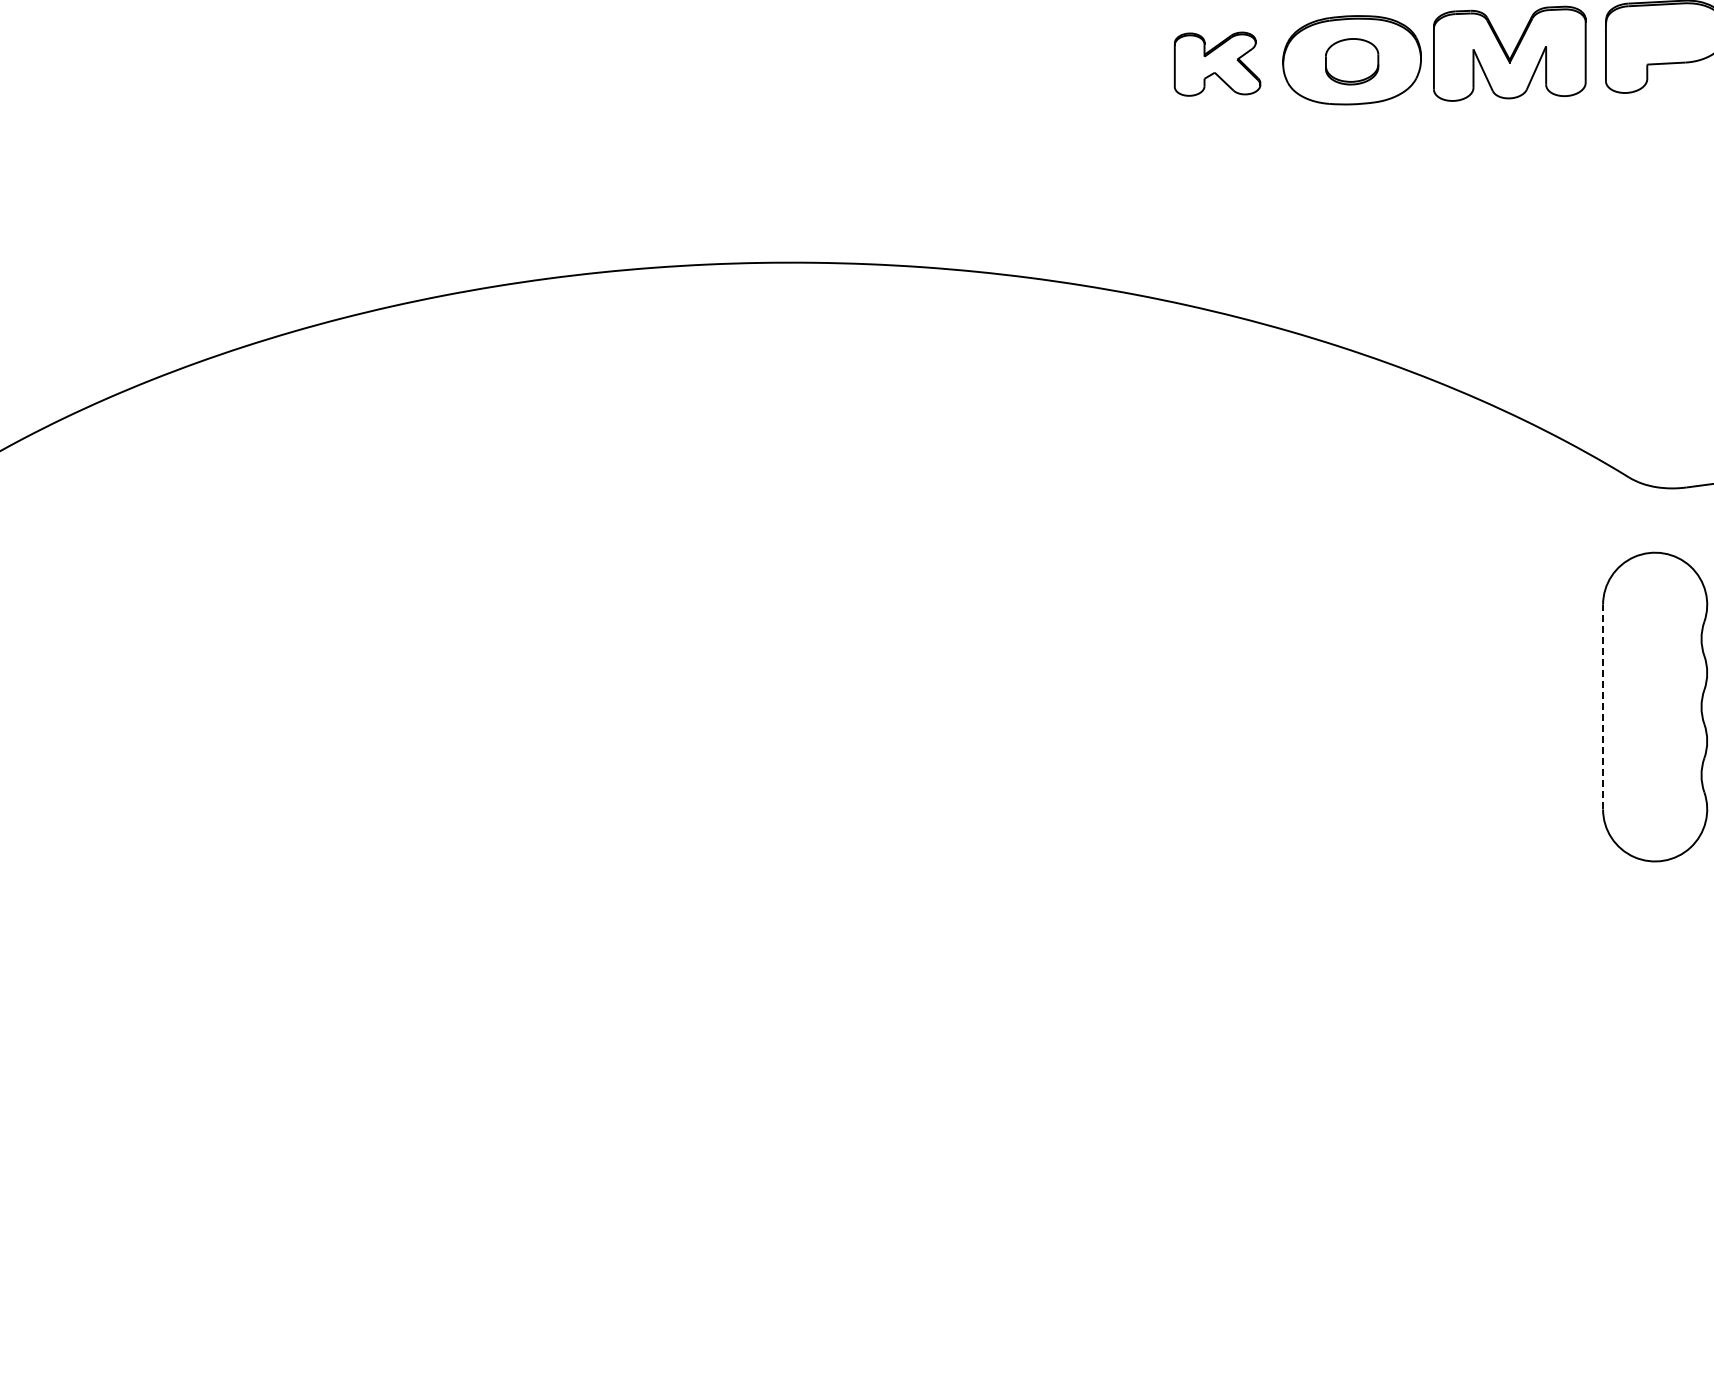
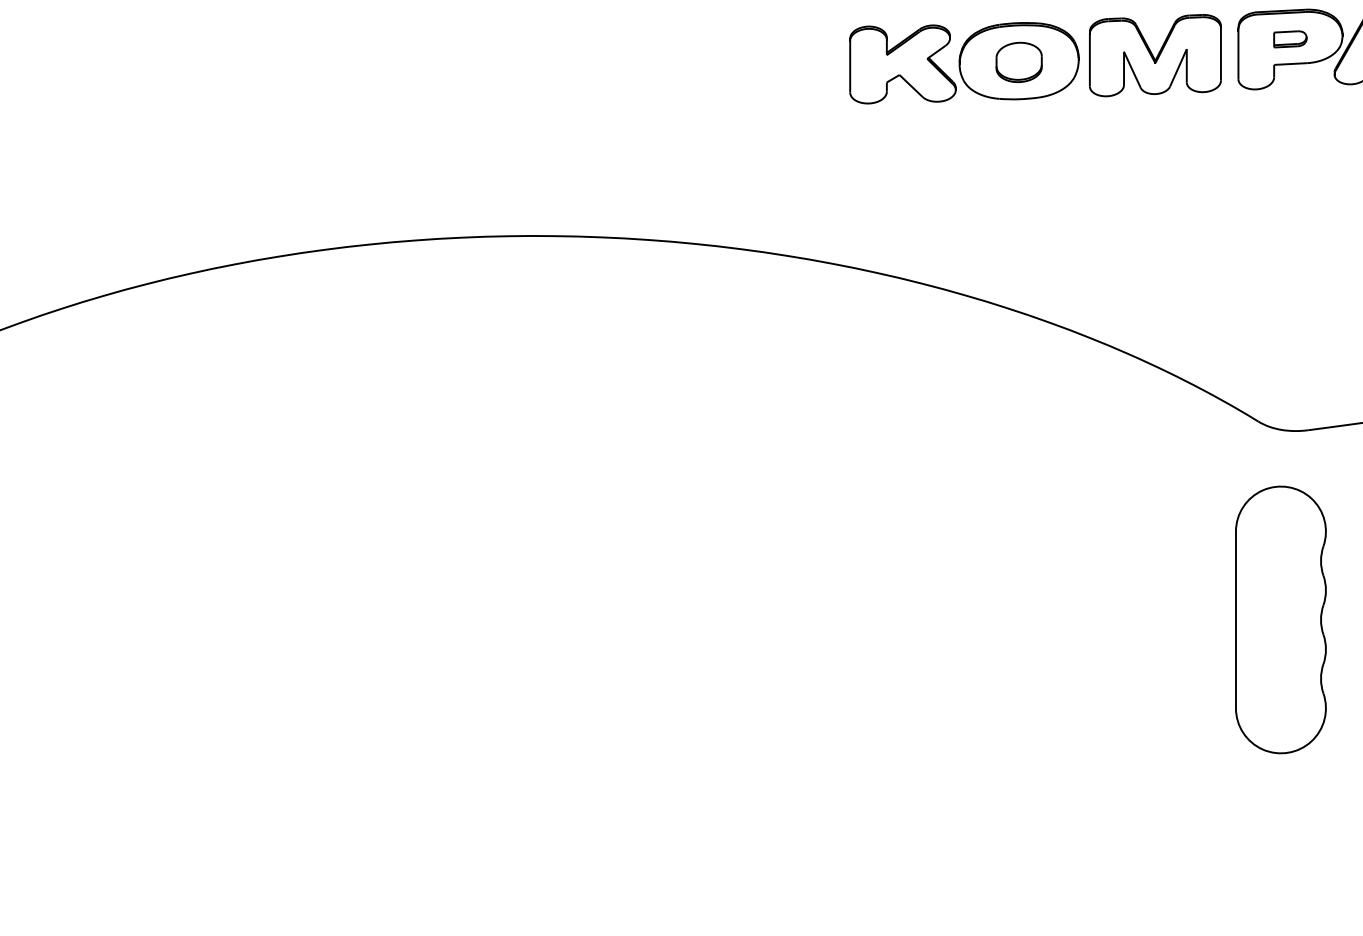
part: (1665, 34) -> (1289, 38), added
part: (1217, 64) -> (902, 64), size x1.43
line: (1603, 706) -> (1236, 619), dashed -> solid

